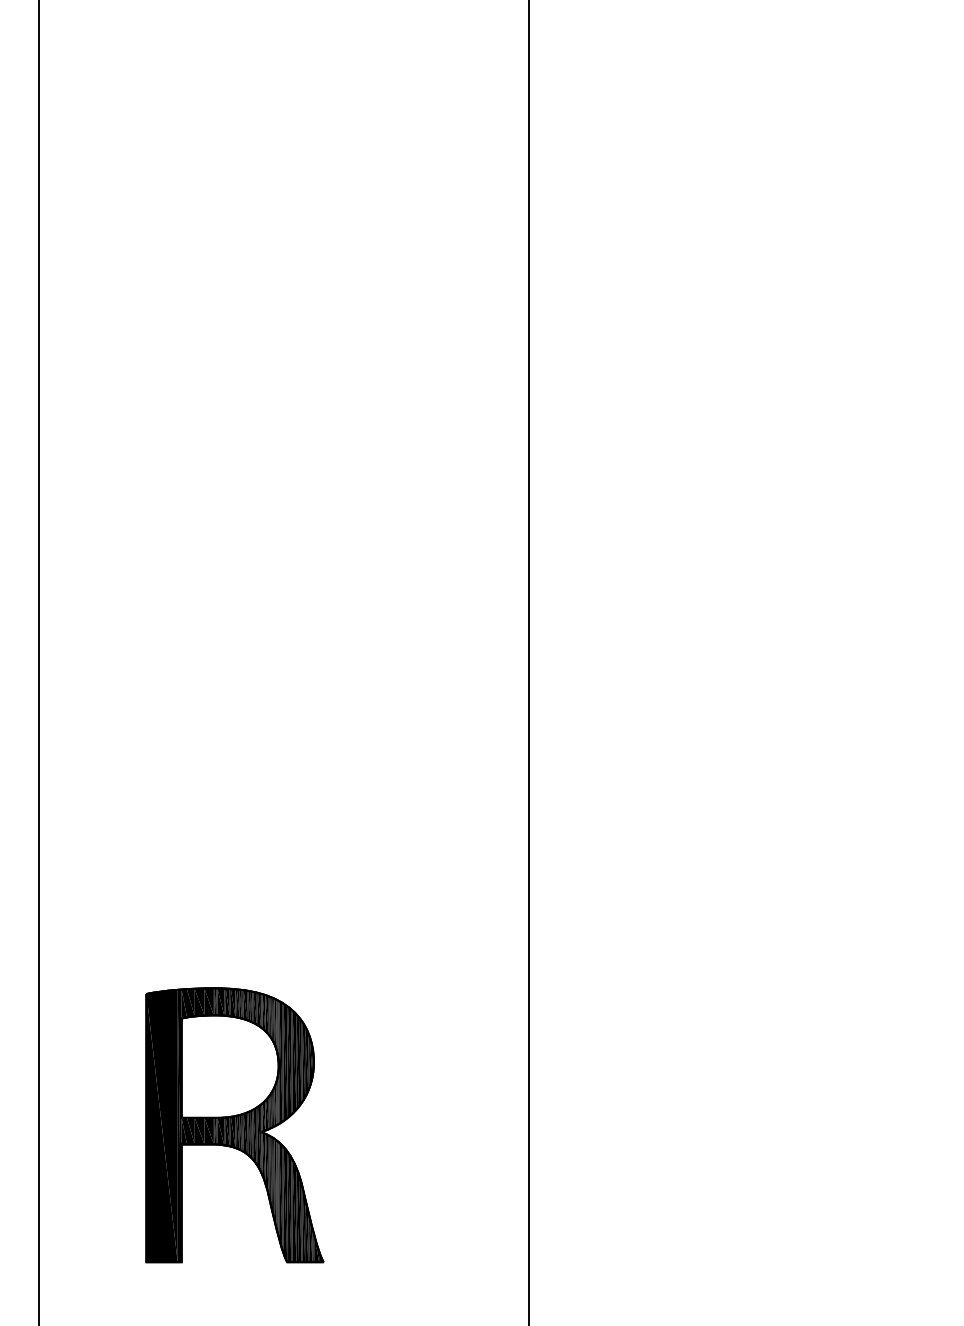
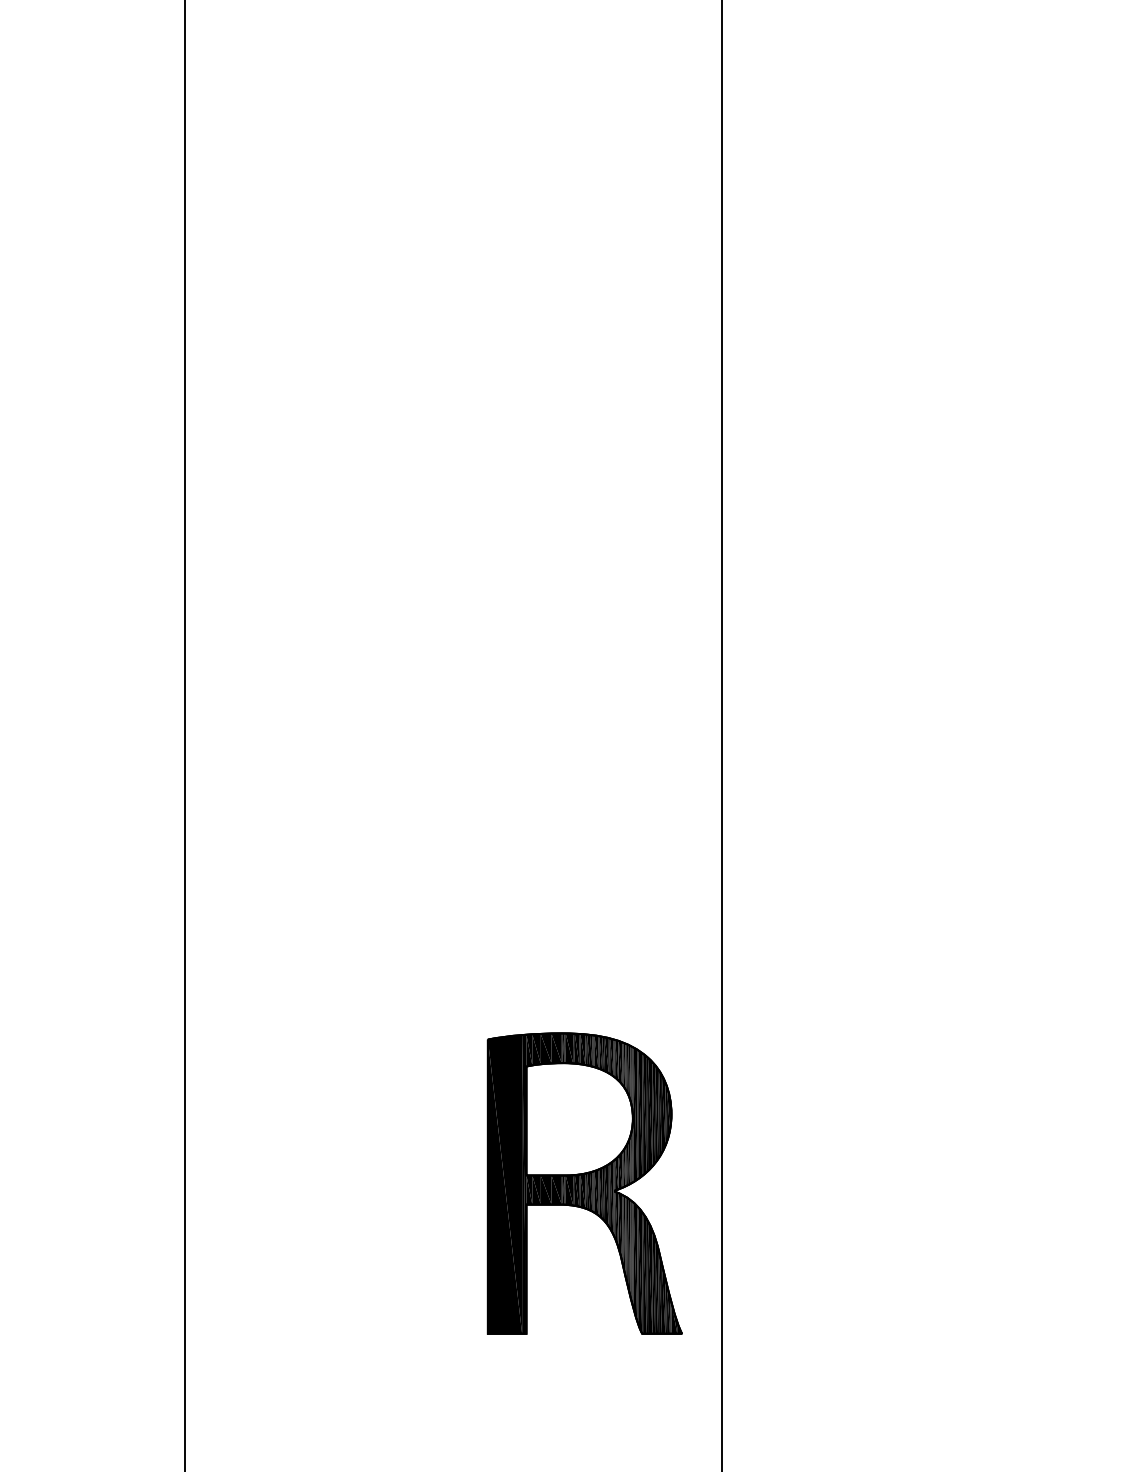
part: (234, 1125) -> (584, 1183), moved

